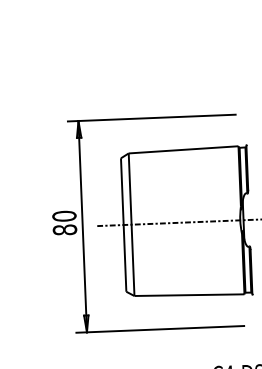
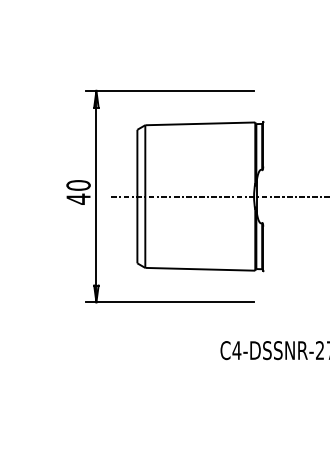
text: (64, 229) -> (78, 198), 80 -> 40

